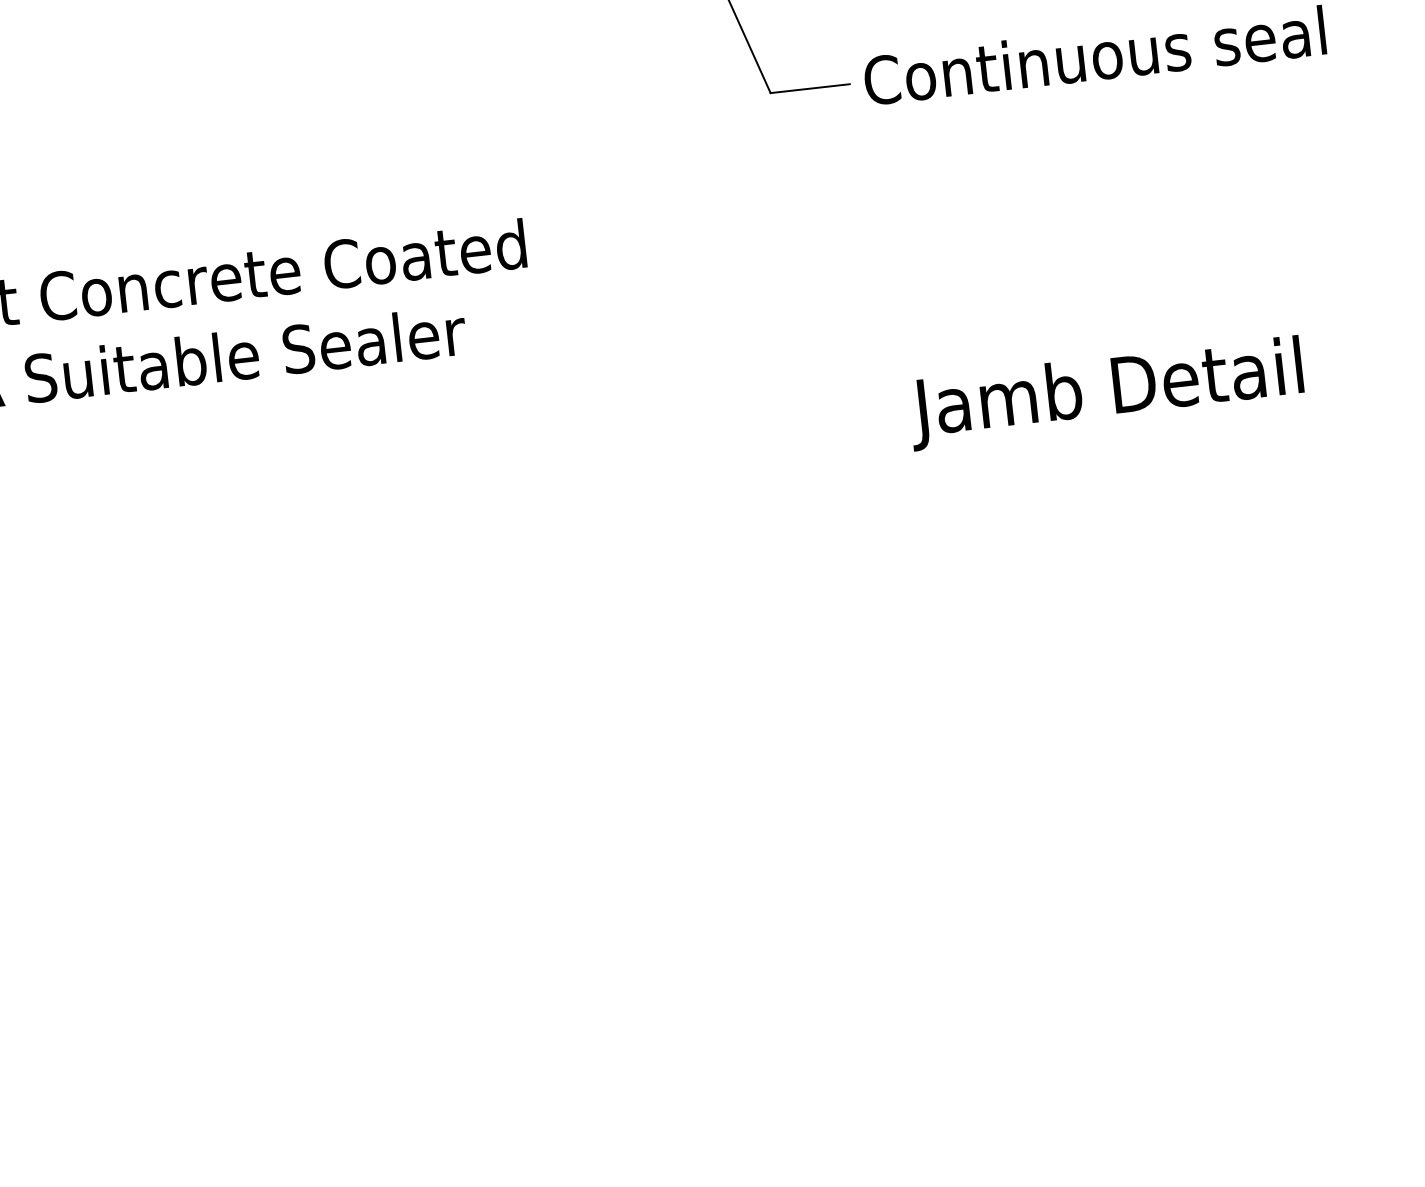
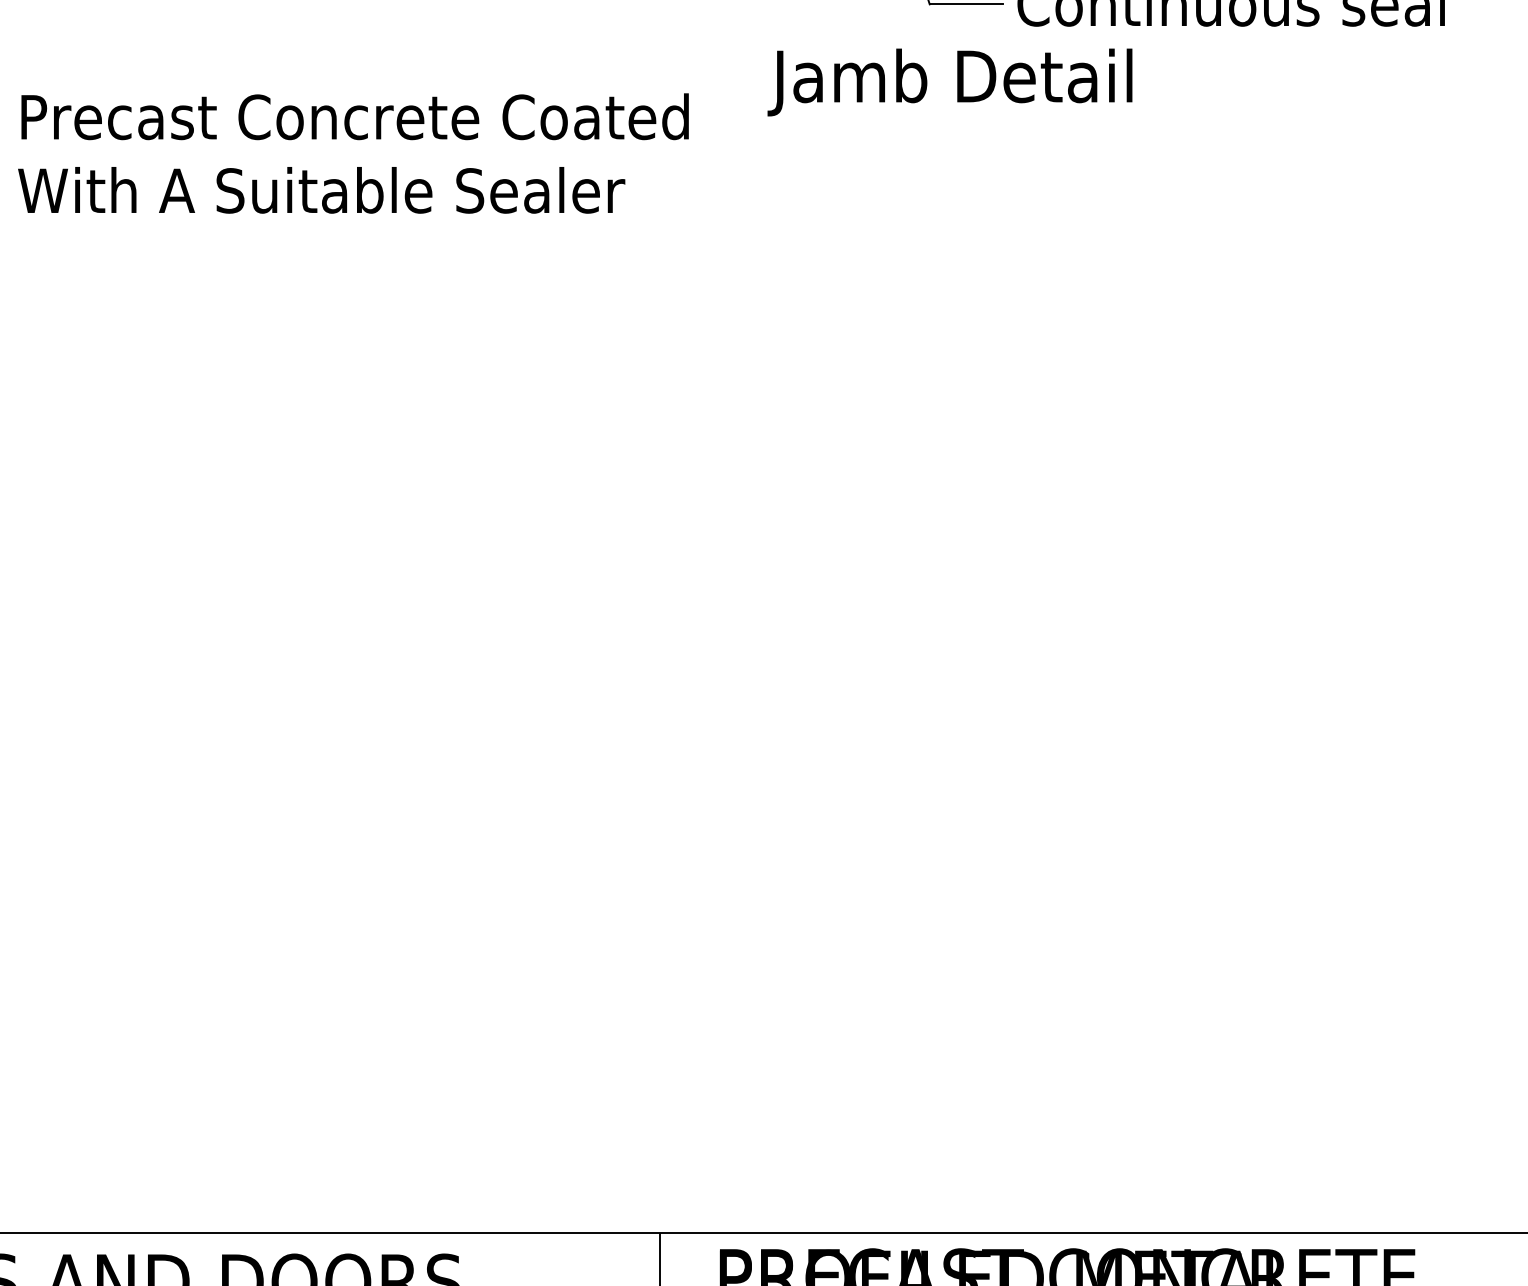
text: (1105, 393) -> (949, 82), moved

